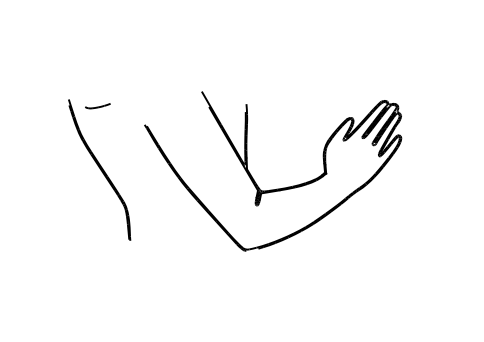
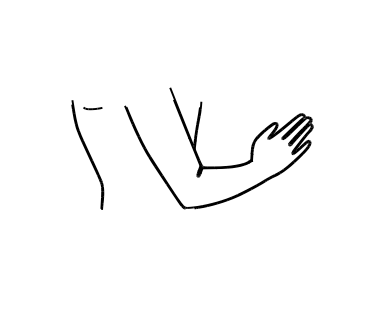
part: (282, 187) -> (218, 166), moved

